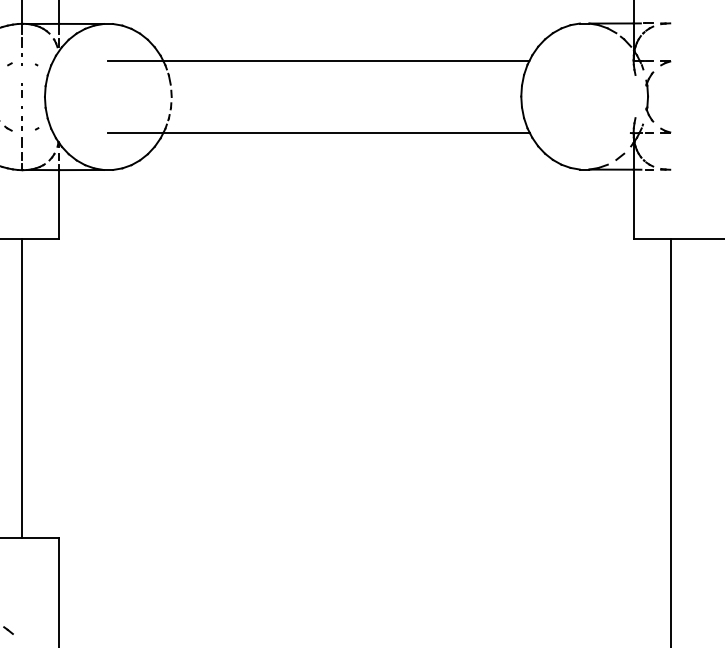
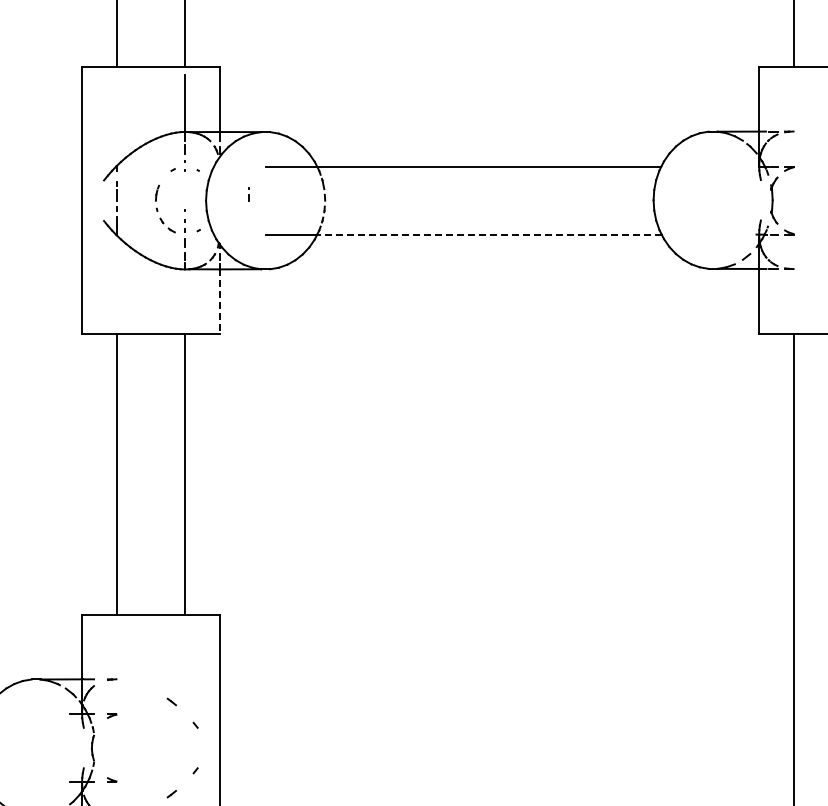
line: (21, 90) -> (248, 194), moved
line: (346, 132) -> (489, 234), solid -> dashed
line: (59, 204) -> (219, 301), solid -> dashed

